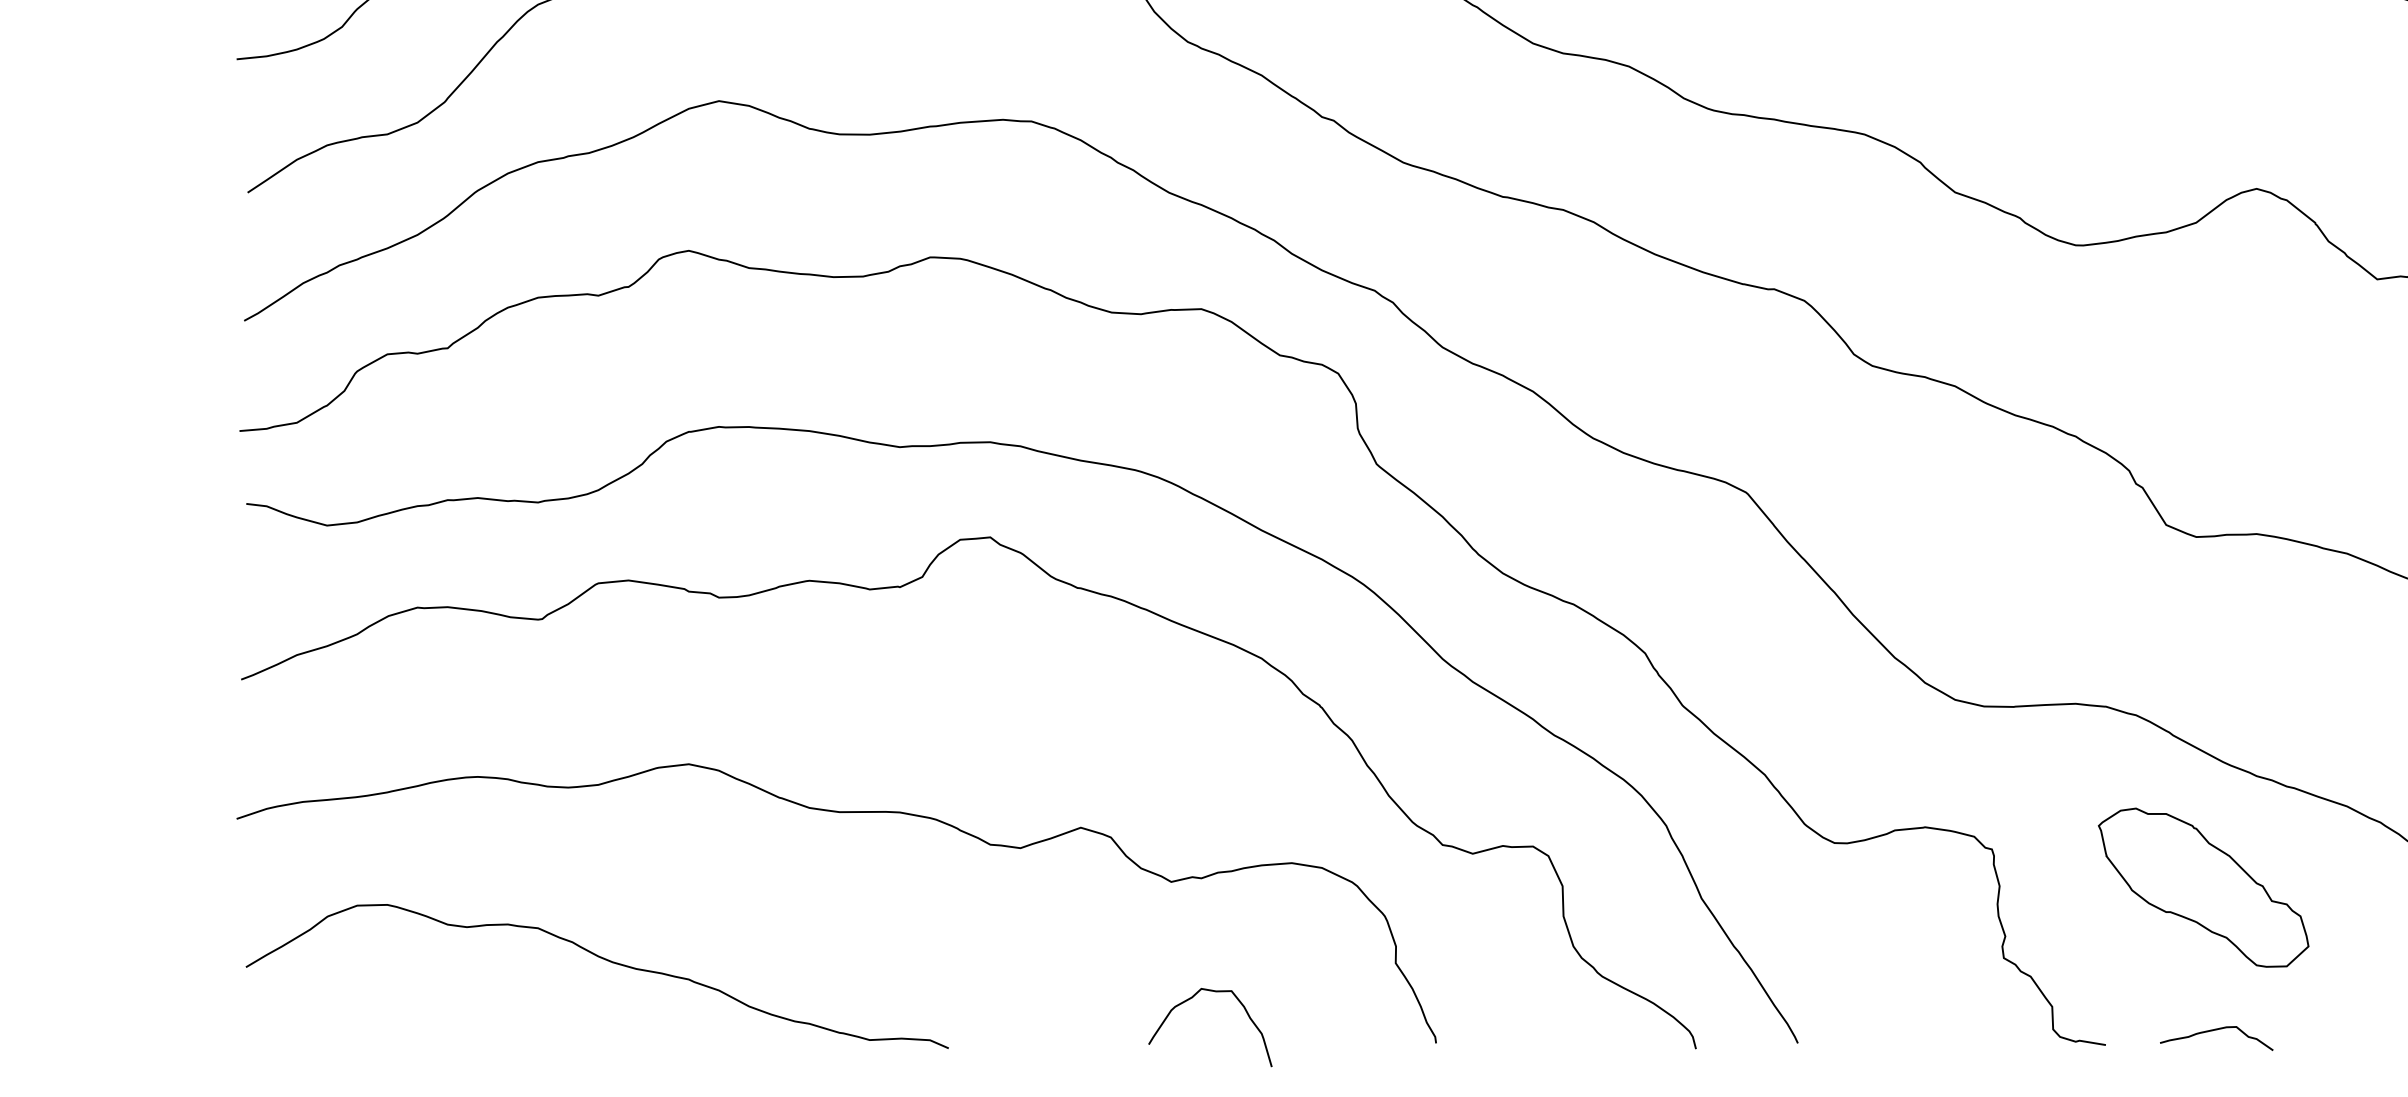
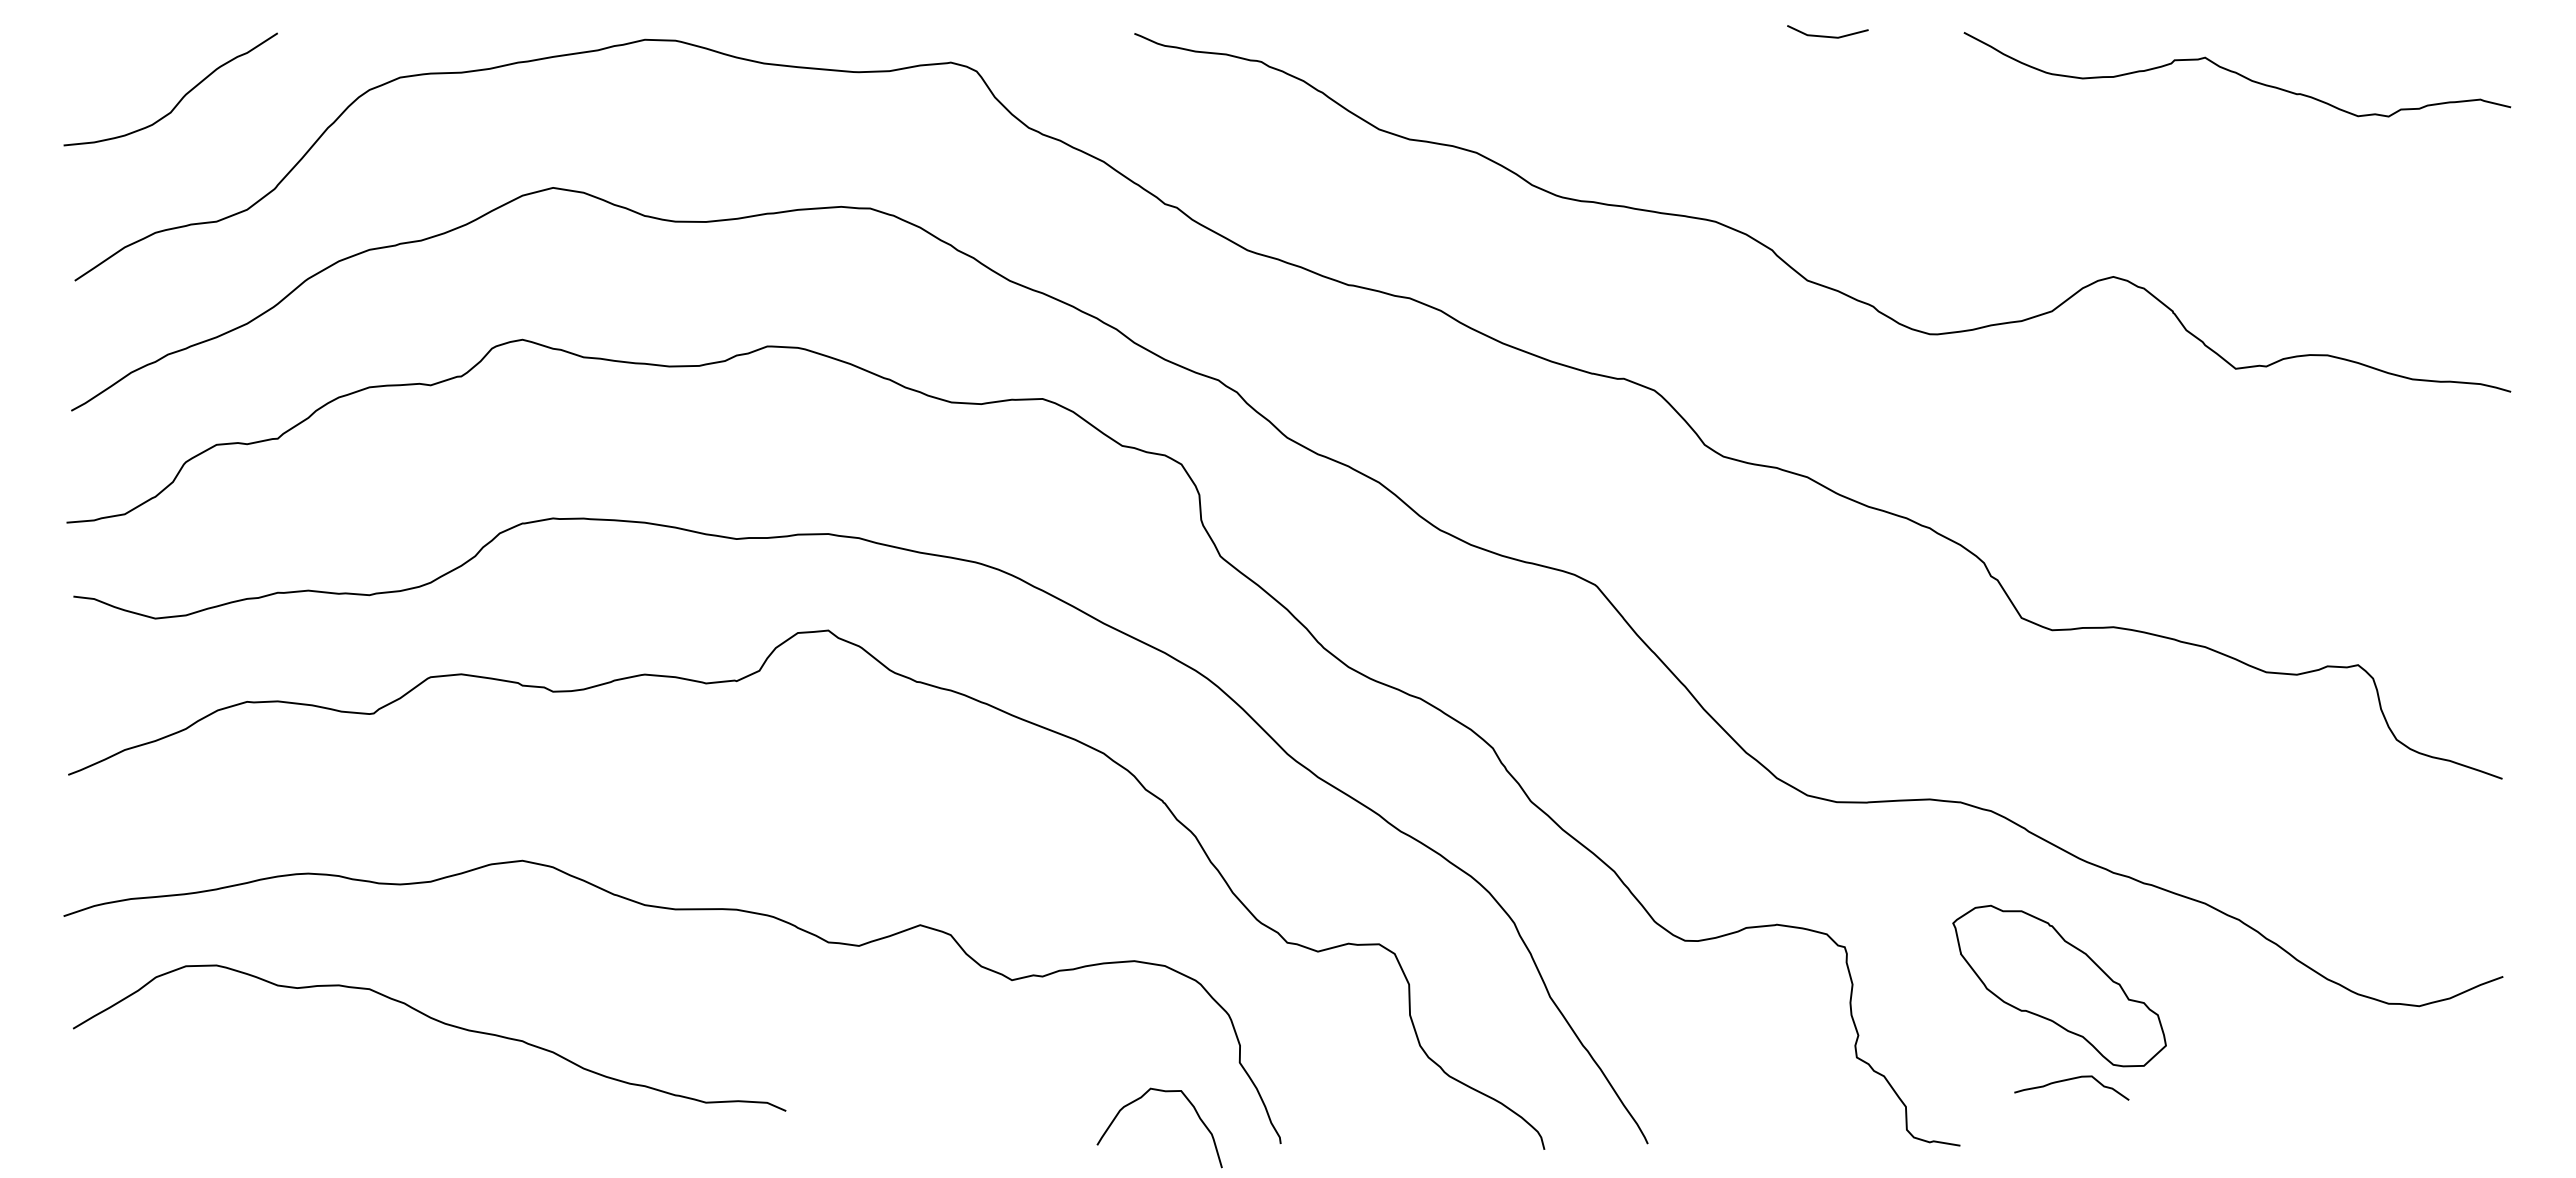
curve: (604, 960) -> (436, 1021), moved
curve: (1192, 998) -> (1141, 1098), moved
curve: (2214, 1031) -> (2069, 1080), moved

